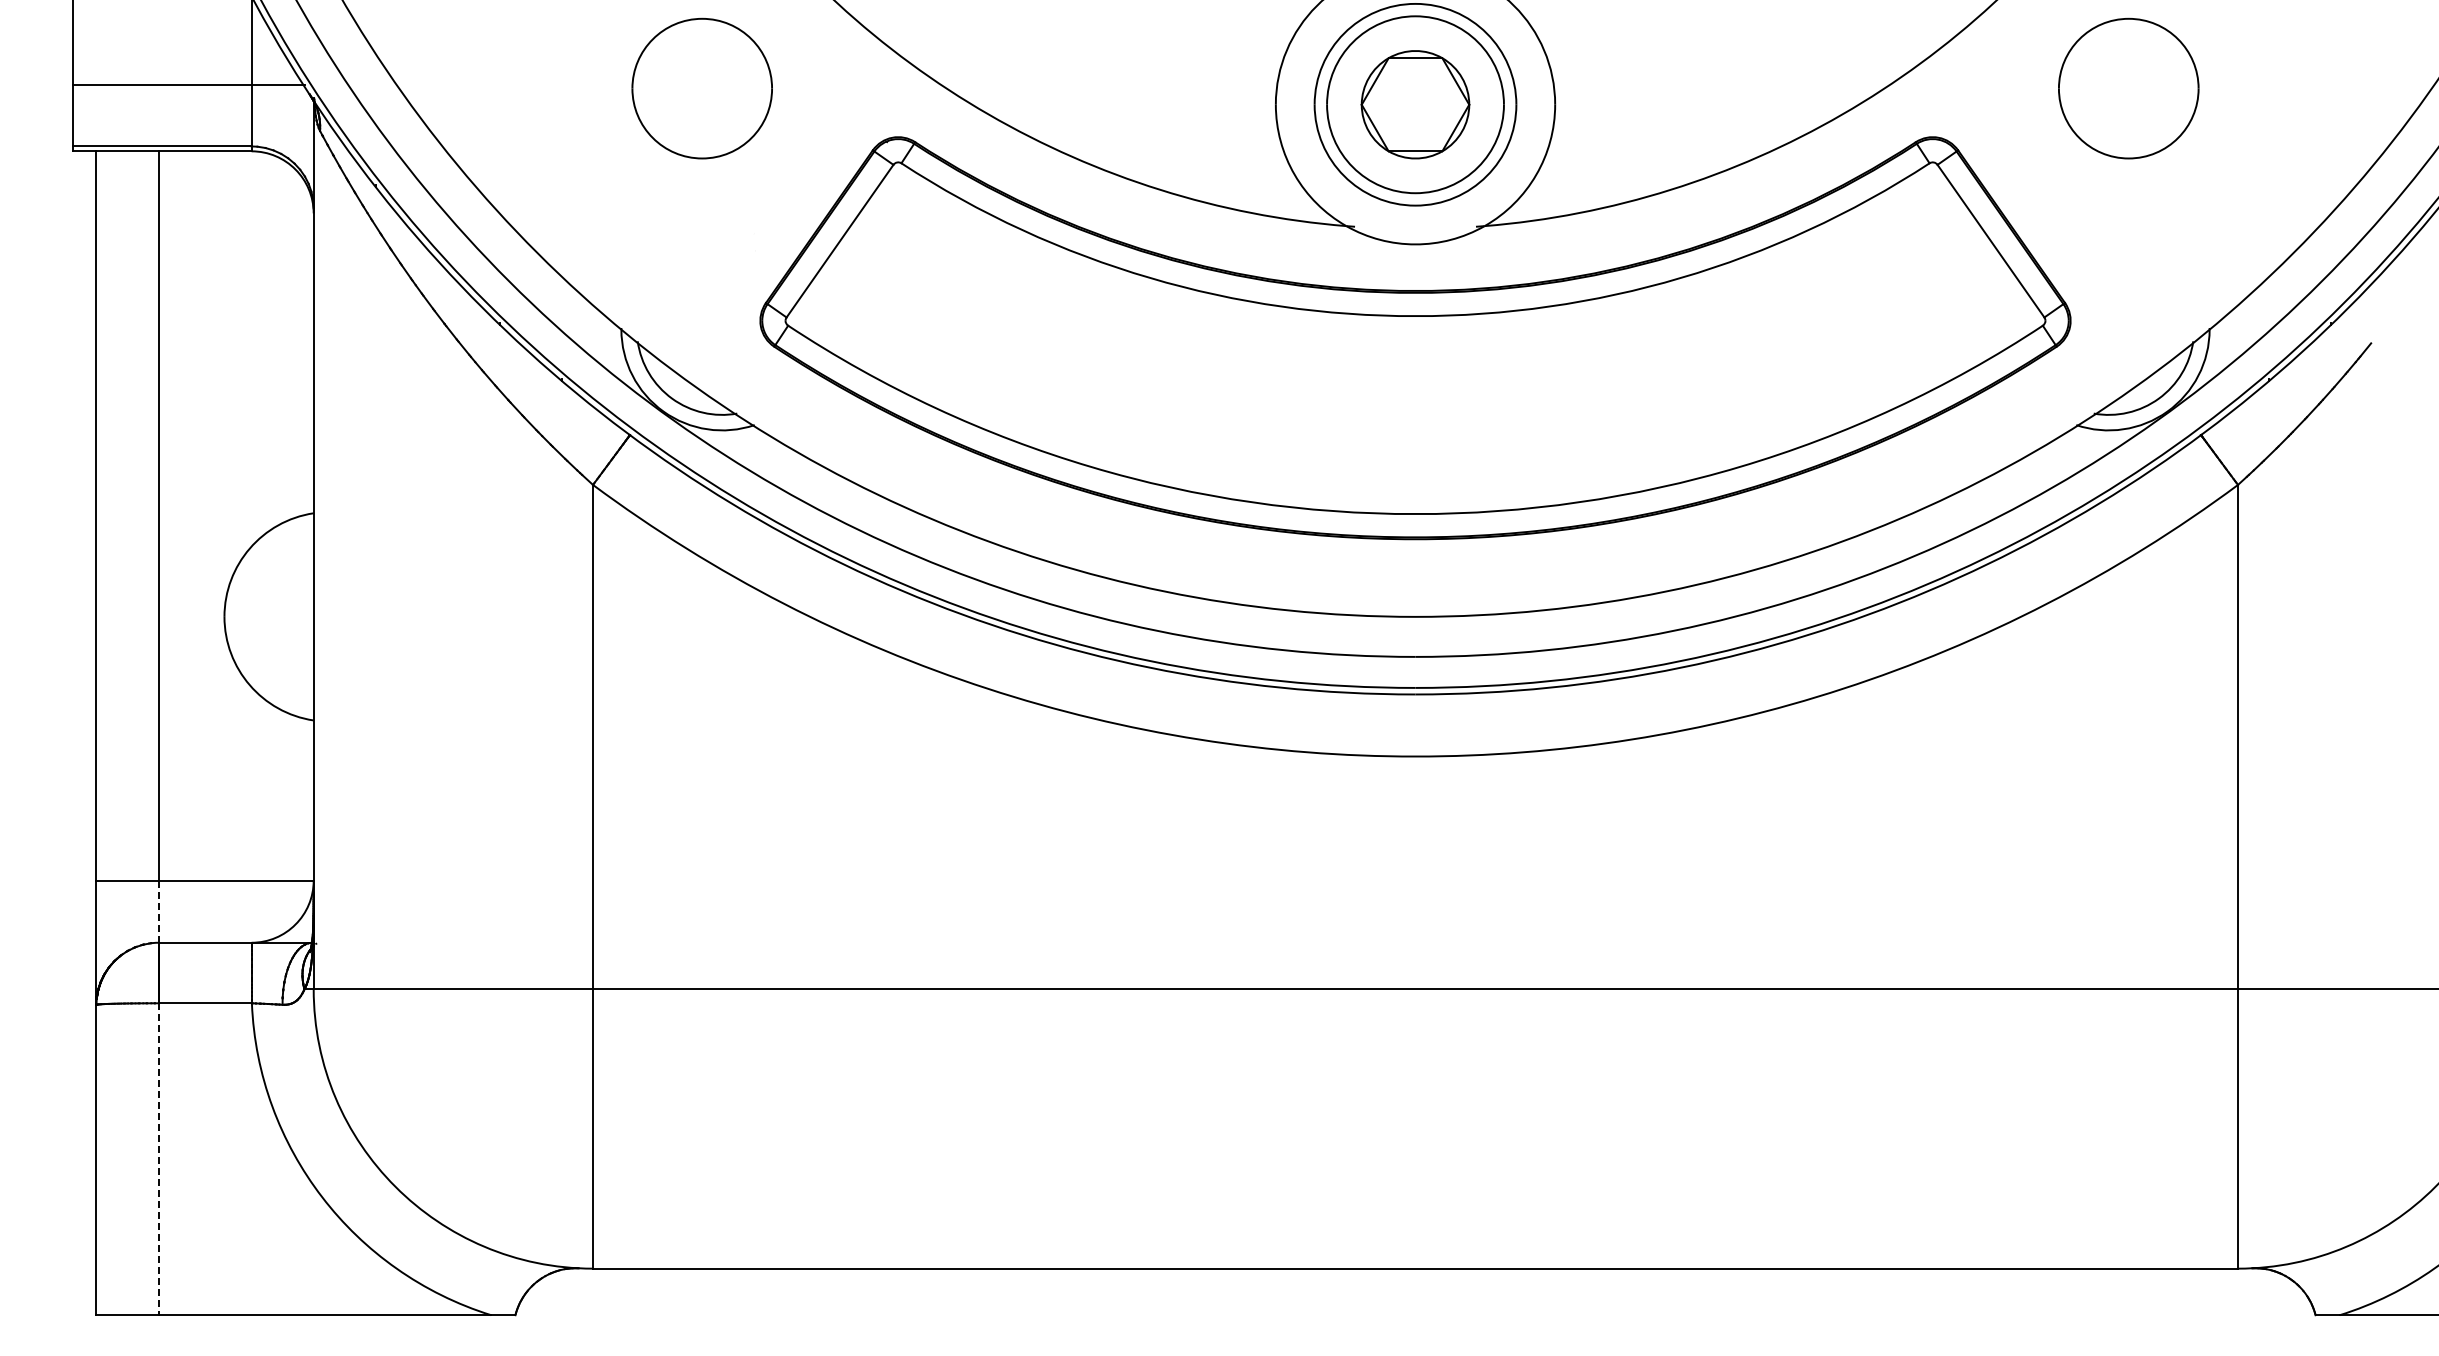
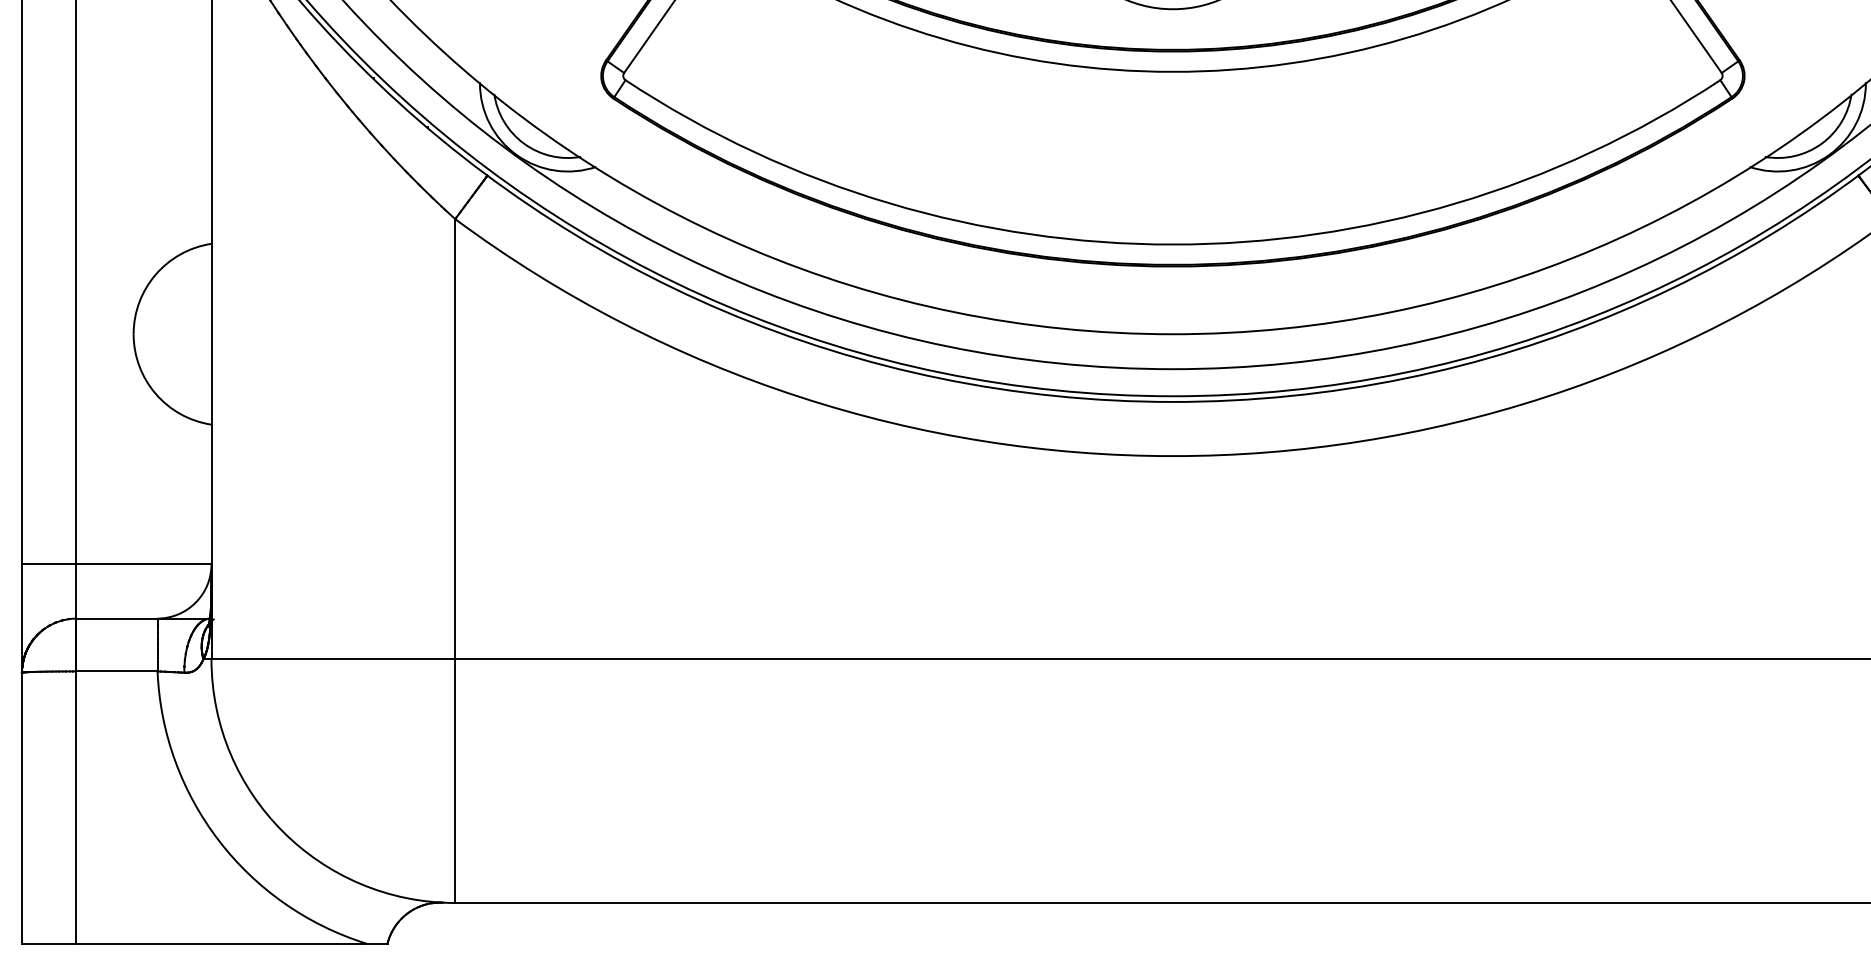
line: (158, 912) -> (76, 592), dashed -> solid
line: (158, 1159) -> (76, 807), dashed -> solid

